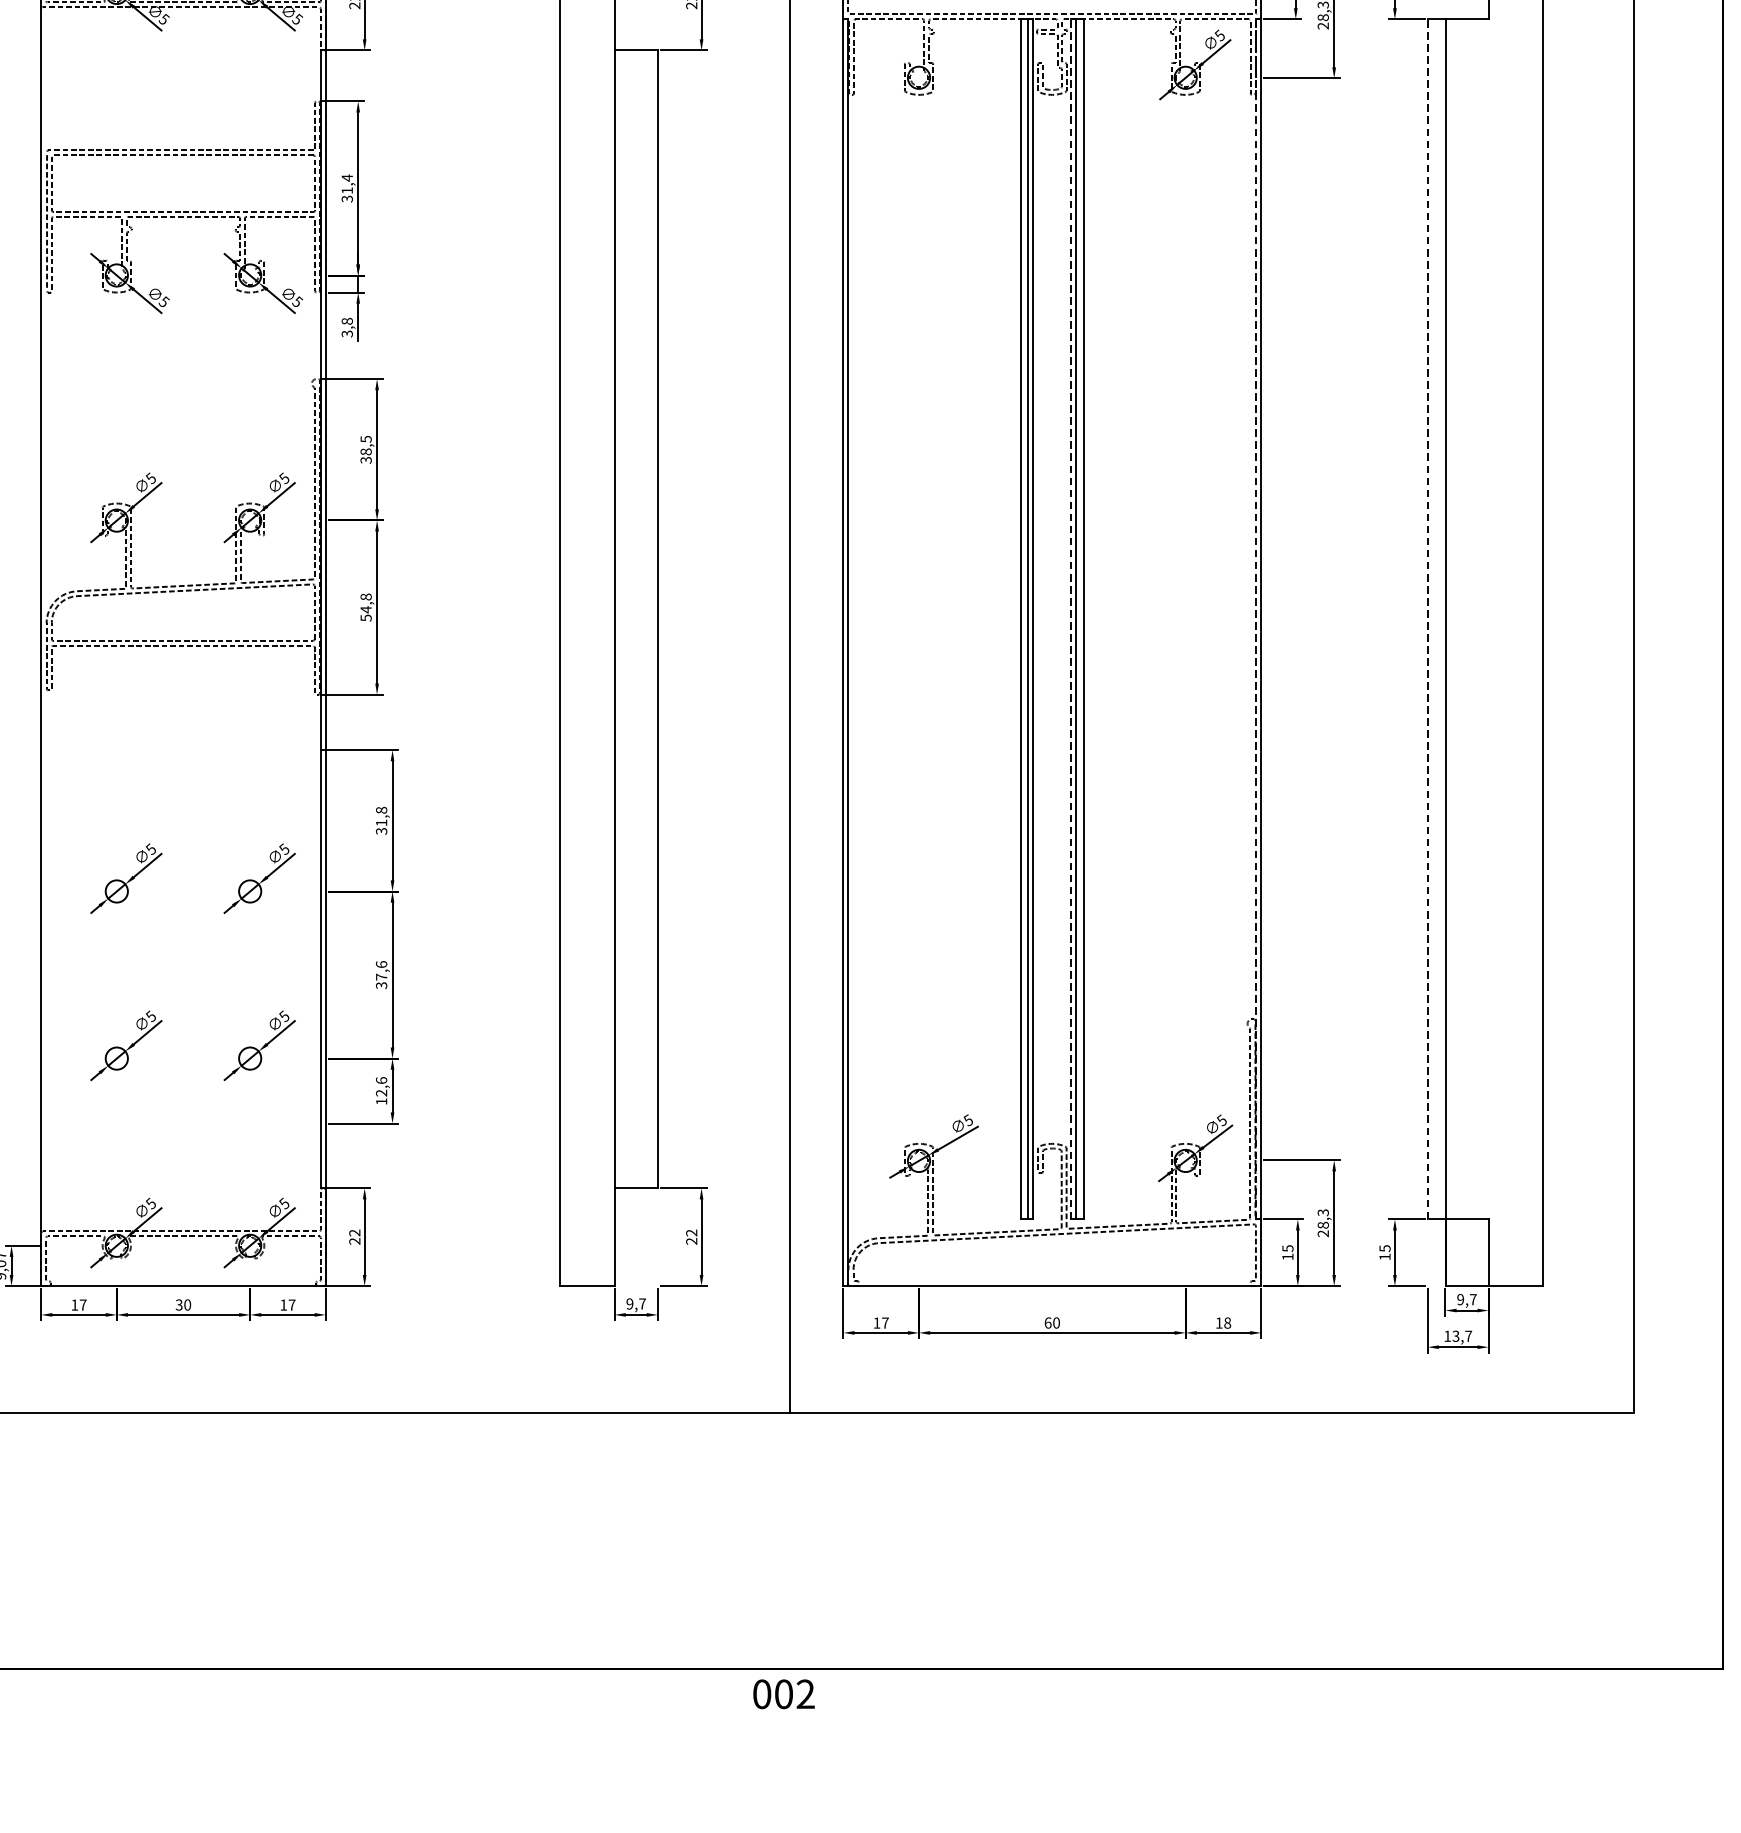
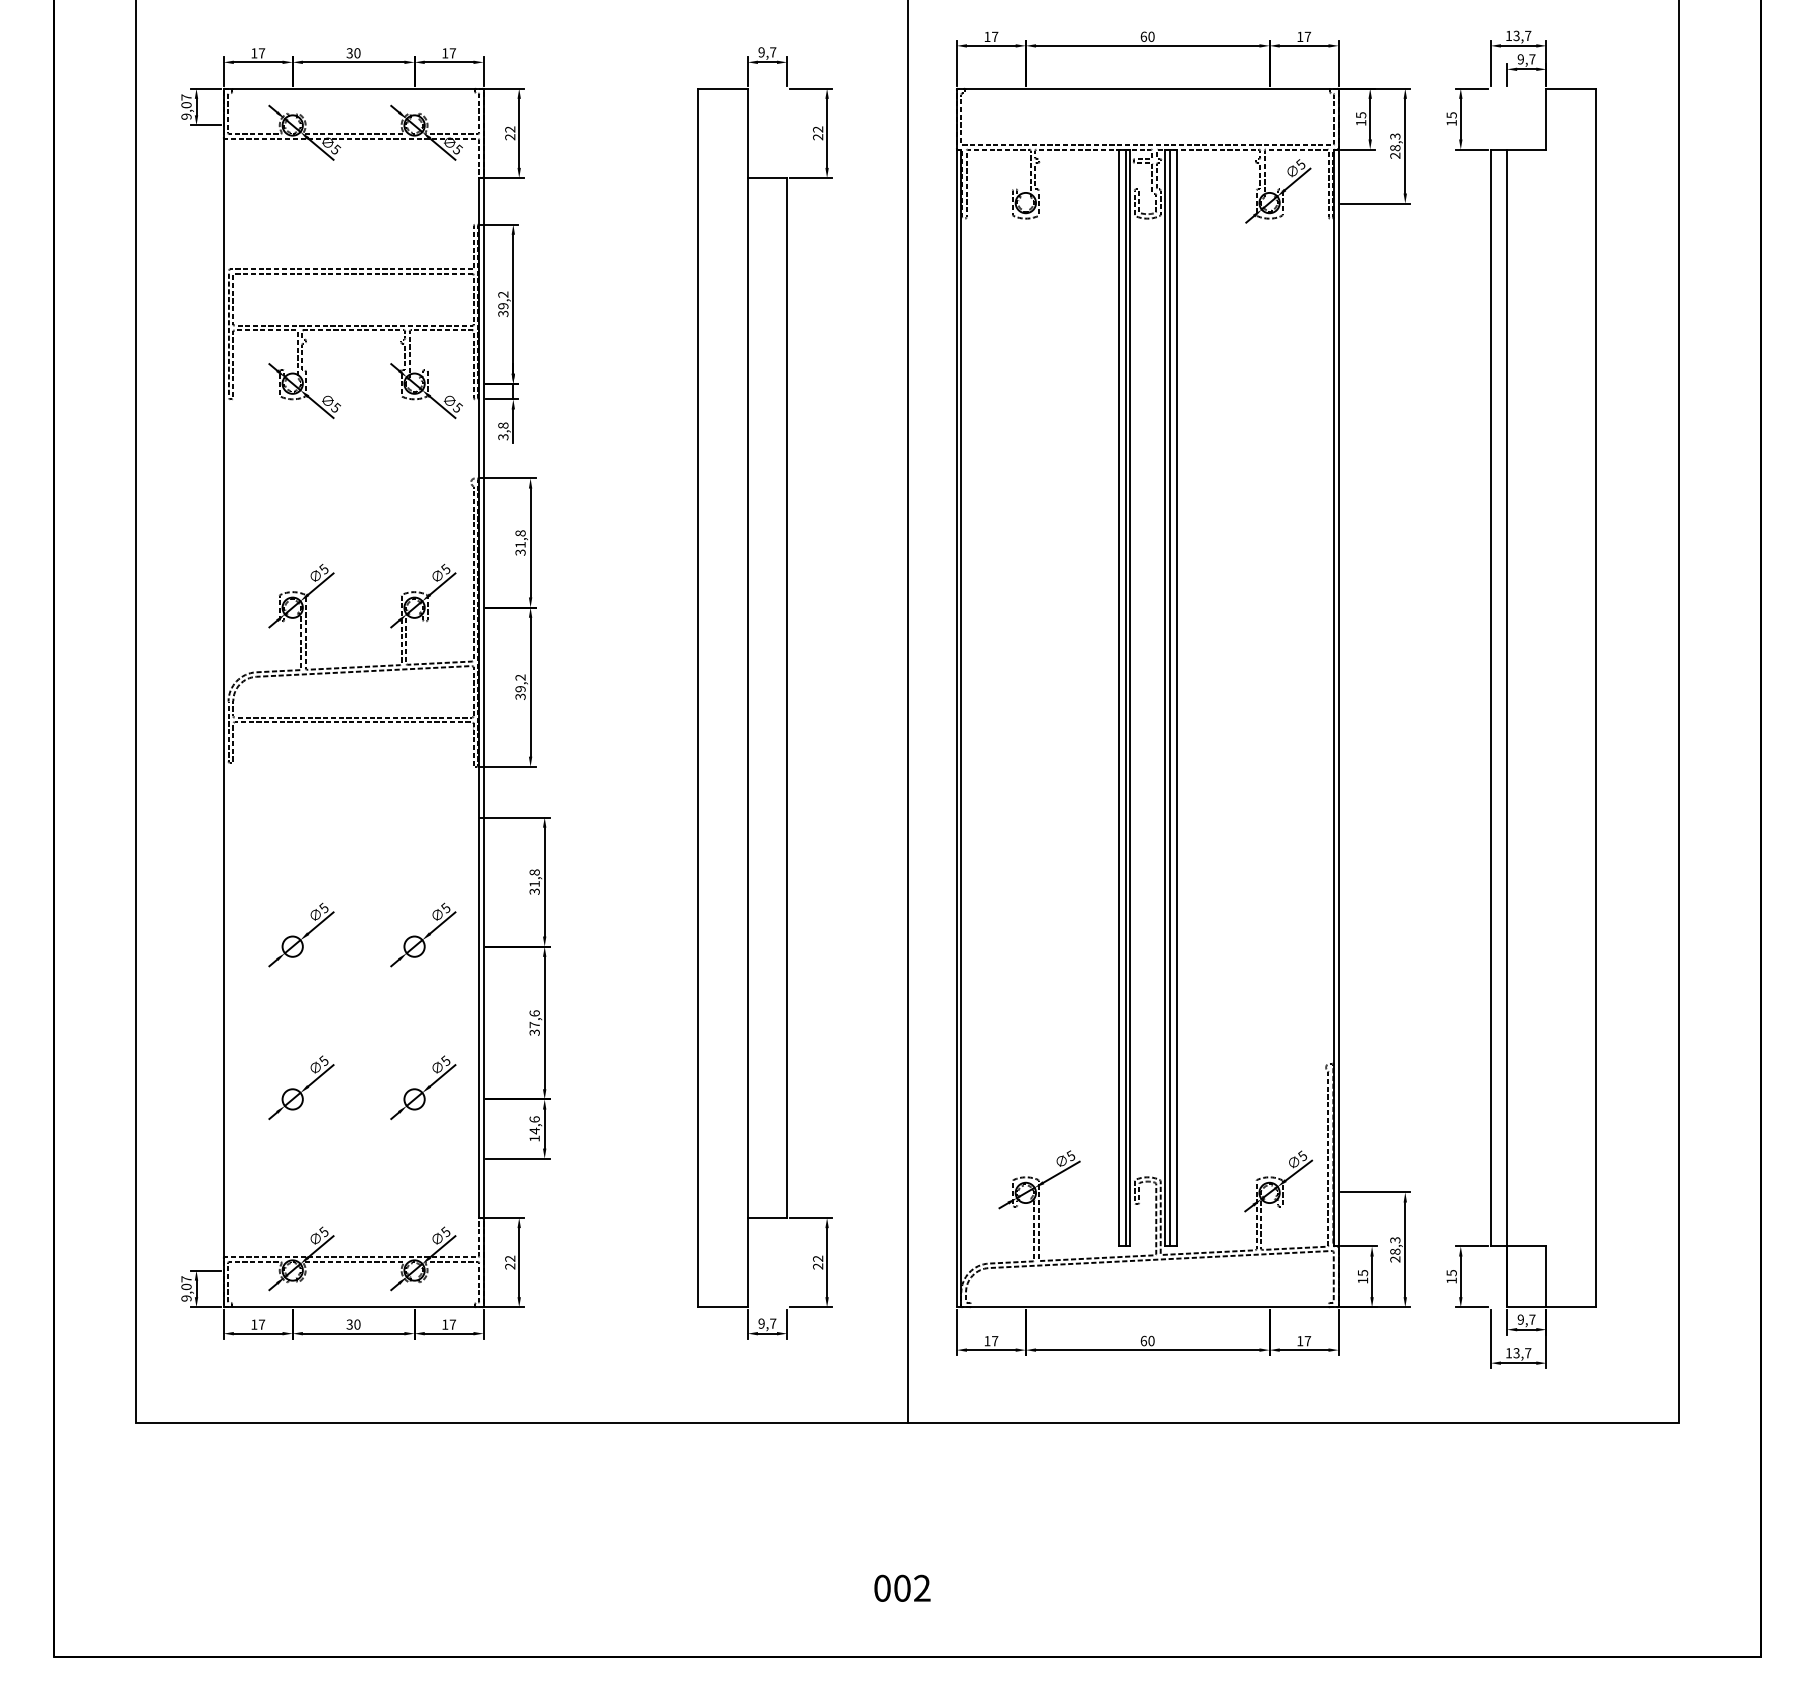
text: (347, 184) -> (503, 300), 31,4 -> 39,2
text: (366, 445) -> (520, 539), 38,5 -> 31,8
text: (366, 606) -> (520, 686), 54,8 -> 39,2
line: (1071, 618) -> (1165, 697), dashed -> solid
line: (1256, 618) -> (1334, 697), dashed -> solid
line: (1427, 618) -> (1490, 697), dashed -> solid
text: (381, 1092) -> (534, 1130), 12,6 -> 14,6
text: (1227, 1323) -> (1307, 1341), 18 -> 17
text: (784, 1693) -> (902, 1587), moved

